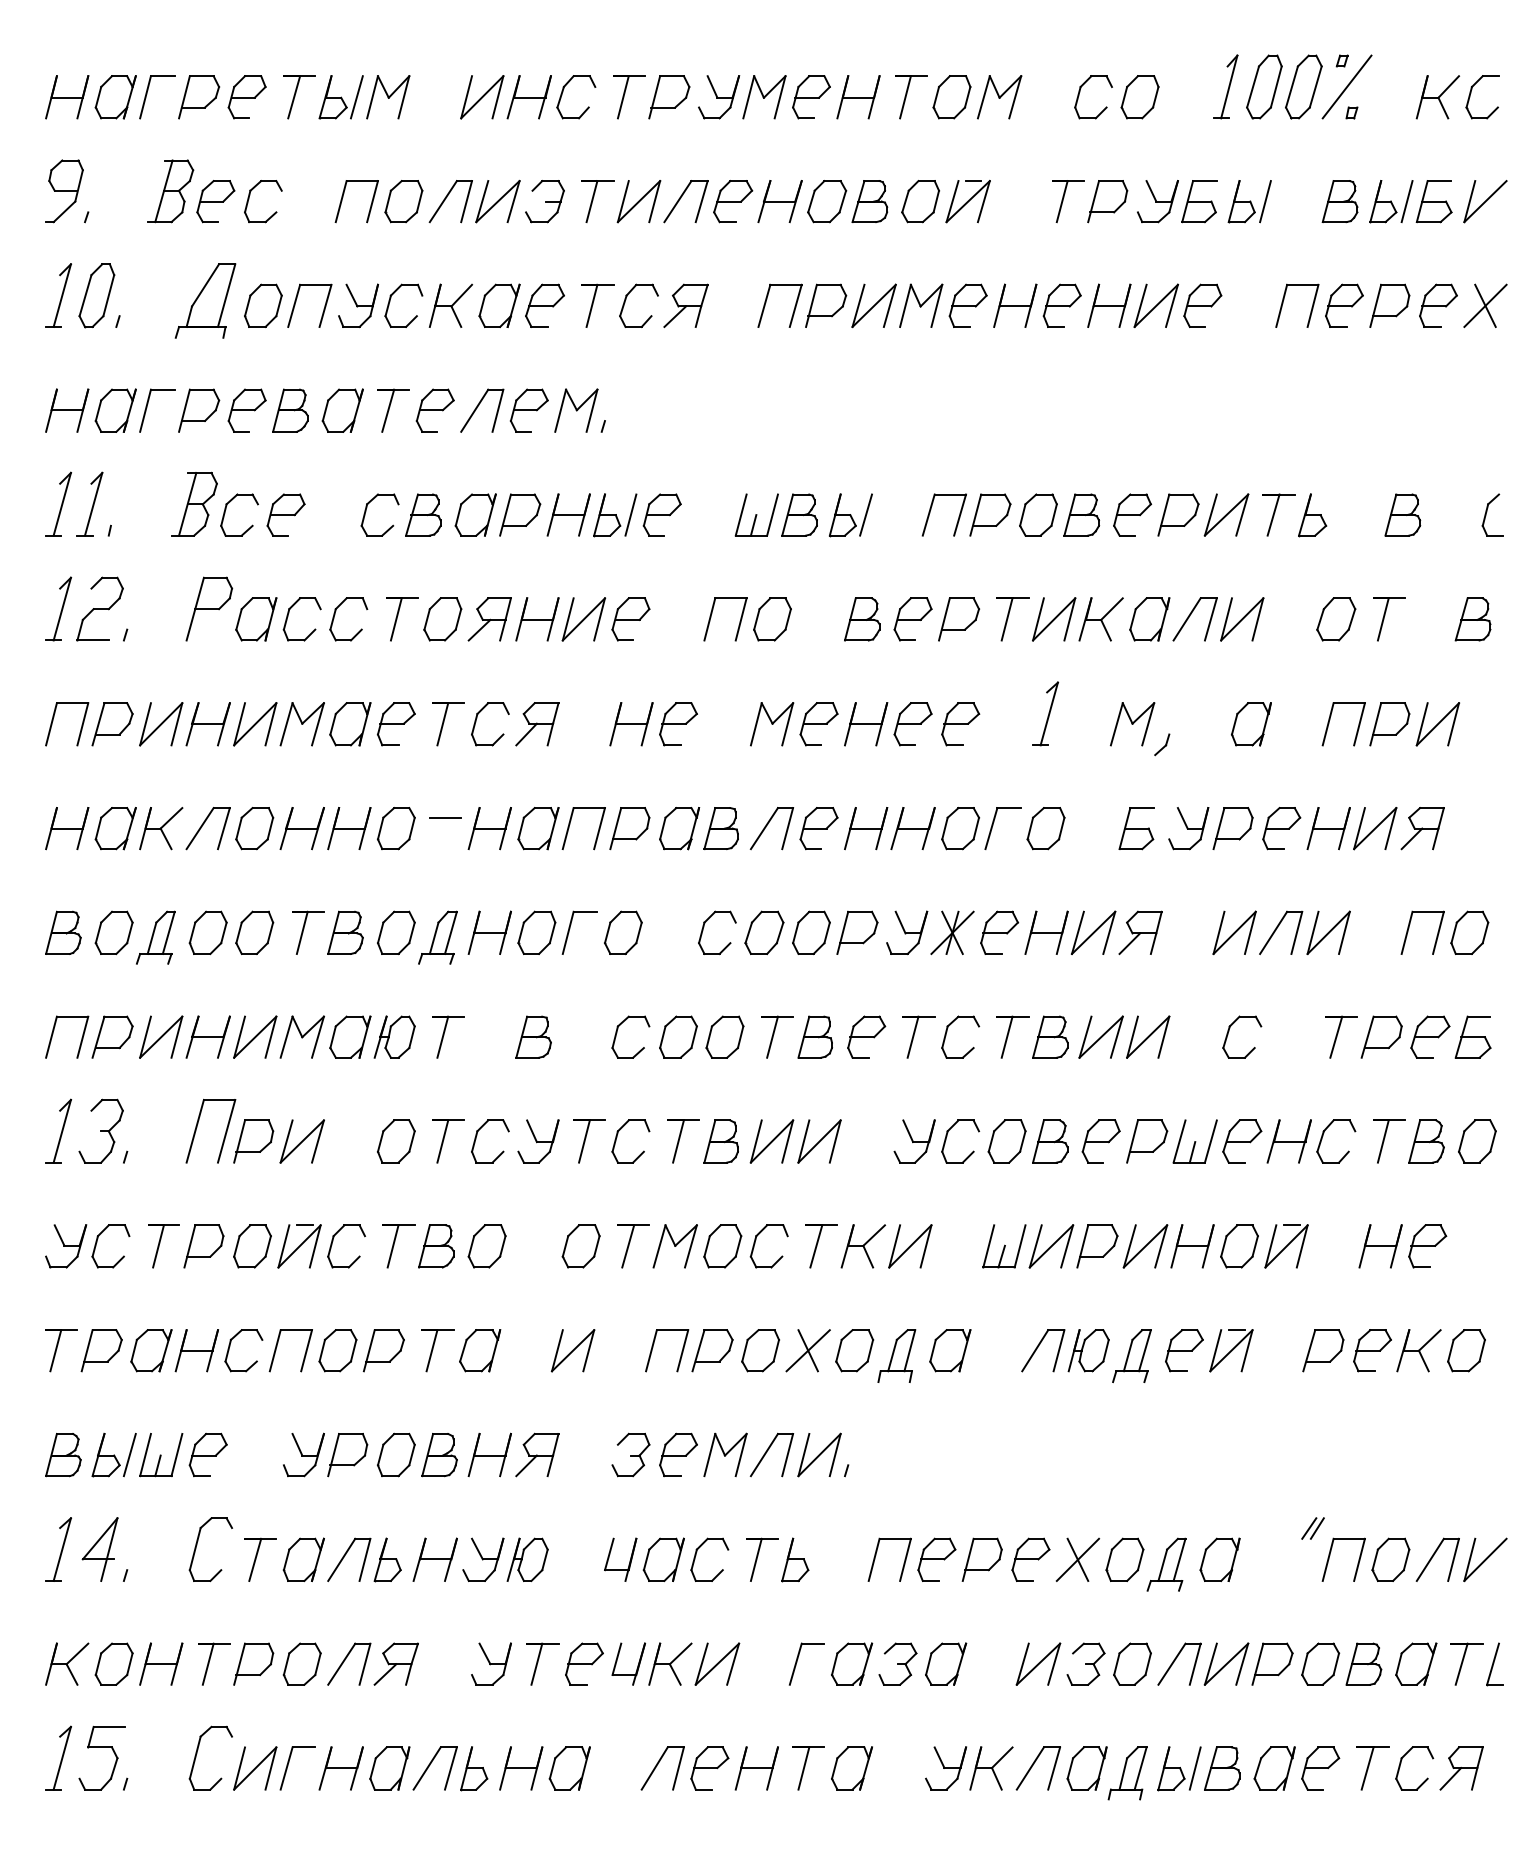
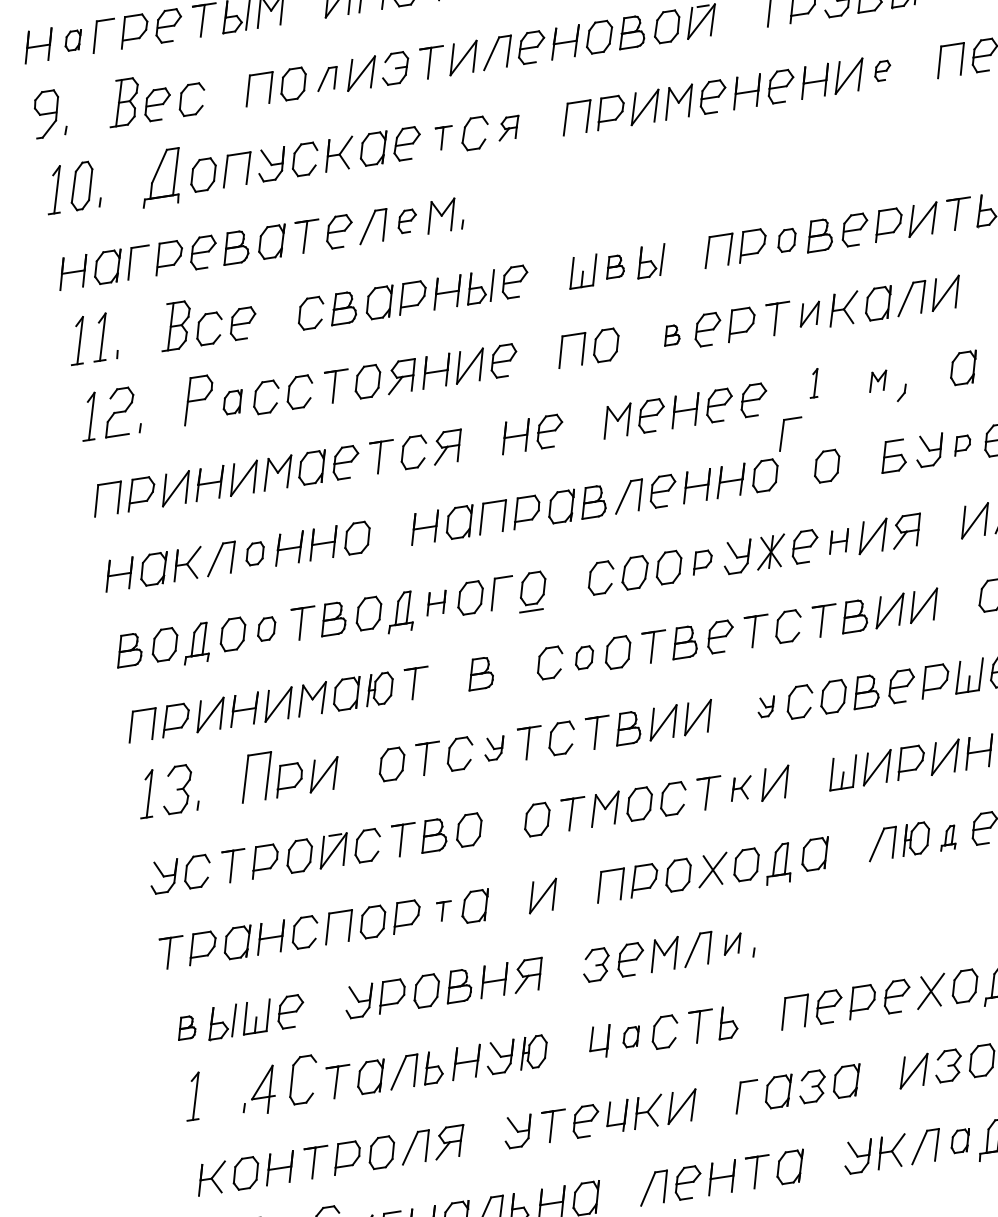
part: (115, 97) -> (73, 40), size x0.6
part: (450, 201) -> (327, 78), size x0.7
part: (597, 305) -> (445, 137), size x0.7
part: (685, 305) -> (508, 128), size x0.7
part: (1202, 305) -> (882, 70), size x0.6
part: (528, 410) -> (406, 221), size x0.7
part: (799, 514) -> (614, 266), size x0.7
part: (1038, 514) -> (786, 240), size x0.7
part: (256, 619) -> (233, 402), size x0.7
part: (862, 619) -> (671, 335), size x0.6
part: (1054, 619) -> (810, 314), size x0.7
part: (1045, 713) -> (814, 383), size x0.6
part: (1132, 724) -> (878, 381), size x0.6
line: (445, 817) -> (531, 610), moved
part: (993, 825) -> (783, 433), moved
part: (254, 828) -> (254, 553), size x0.7
part: (1232, 828) -> (961, 445), size x0.6
part: (254, 932) -> (266, 628), size x0.7
part: (489, 932) -> (436, 602), size x0.7
part: (857, 932) -> (702, 562), size x0.7
part: (1046, 932) -> (838, 541), size x0.7
part: (678, 1036) -> (584, 657), size x0.7
part: (538, 1141) -> (494, 748), size x0.7
part: (914, 1141) -> (766, 707), size x0.6
part: (862, 1246) -> (740, 788), size x0.7
part: (437, 1350) -> (444, 910), size x0.6
part: (1131, 1356) -> (947, 838), size x0.6
part: (819, 1454) -> (732, 943), size x0.6
part: (63, 1455) -> (186, 1028), size x0.7
part: (99, 1549) -> (263, 1090), moved
part: (663, 1559) -> (631, 1036), size x0.6
part: (1086, 1768) -> (960, 1141), size x0.7

